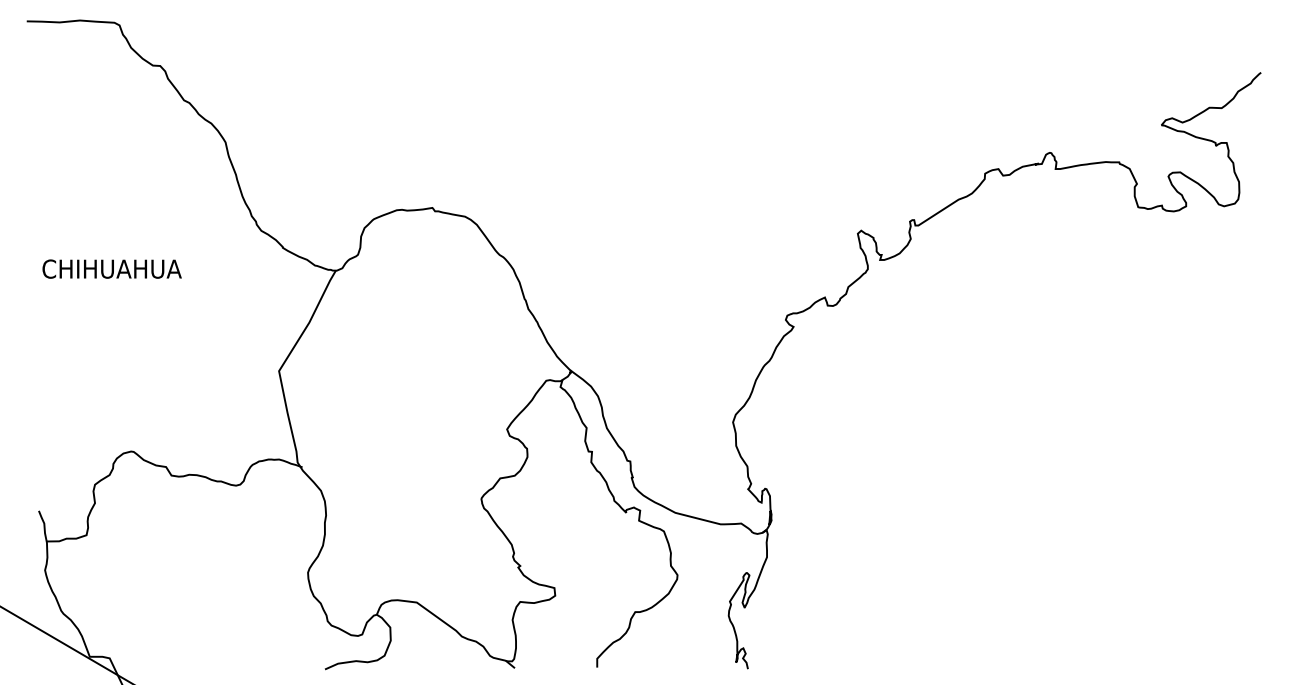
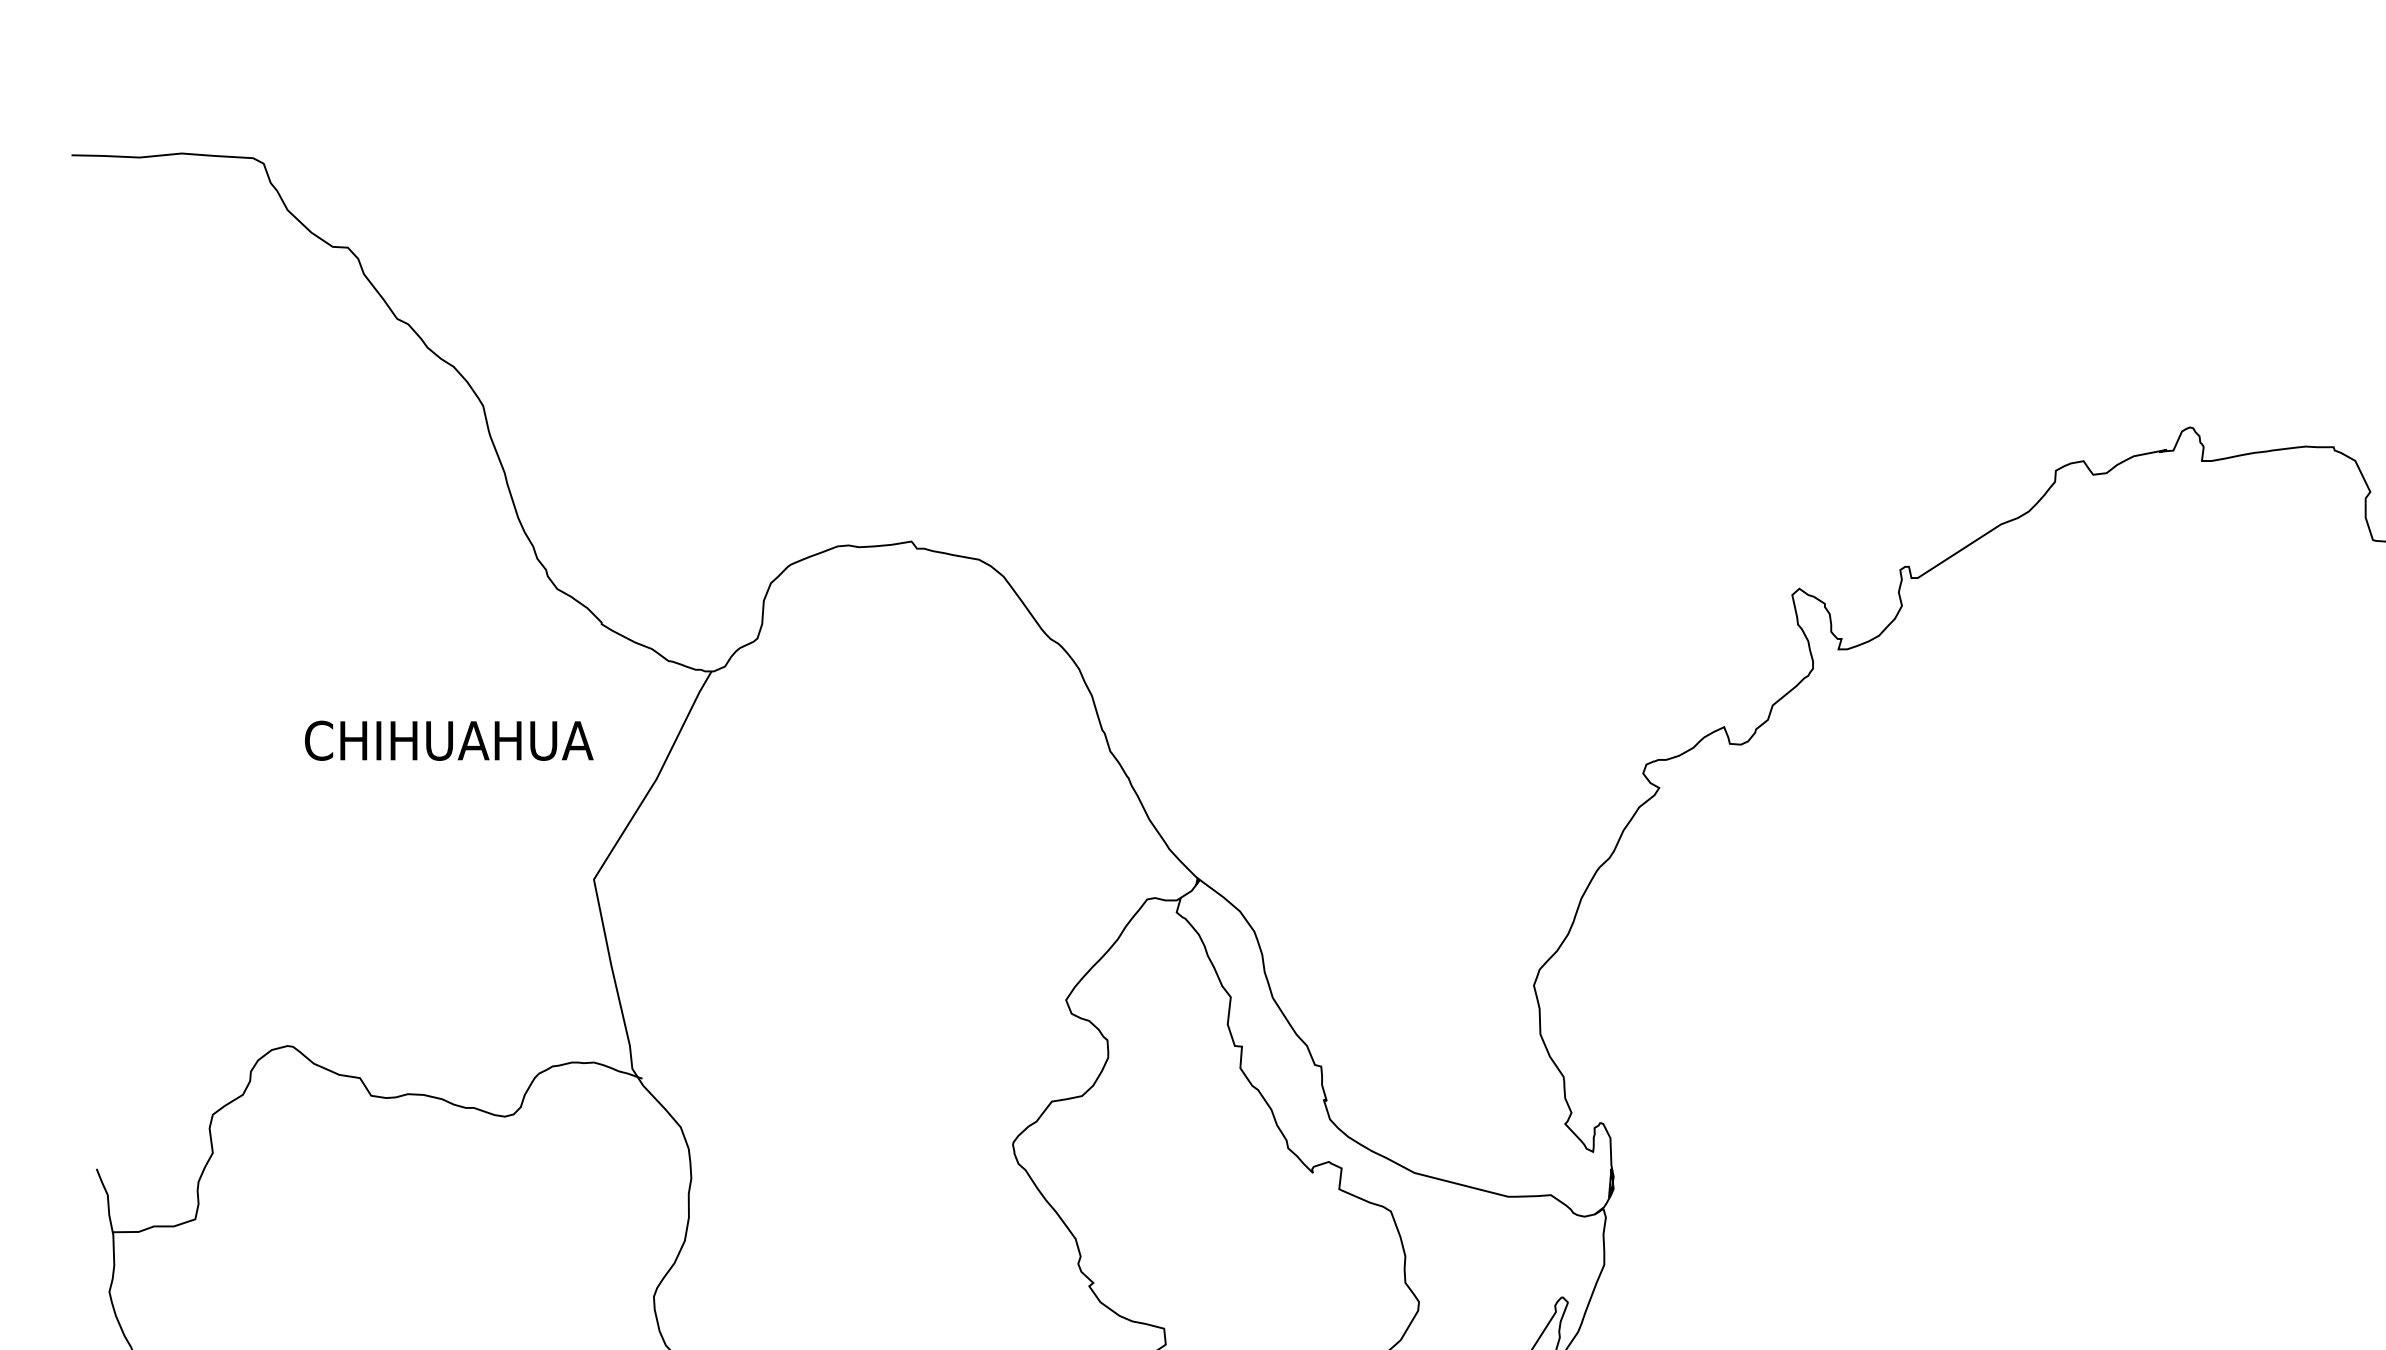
text: (111, 268) -> (447, 739), moved

